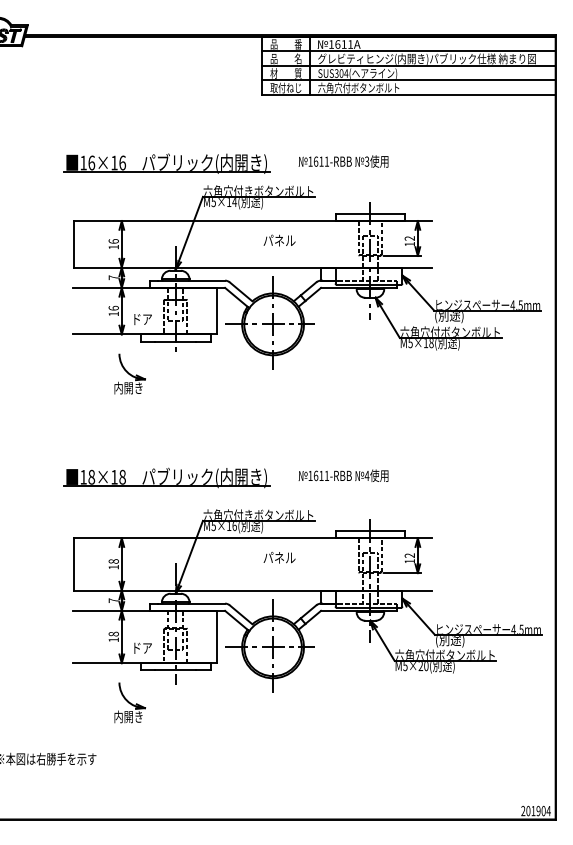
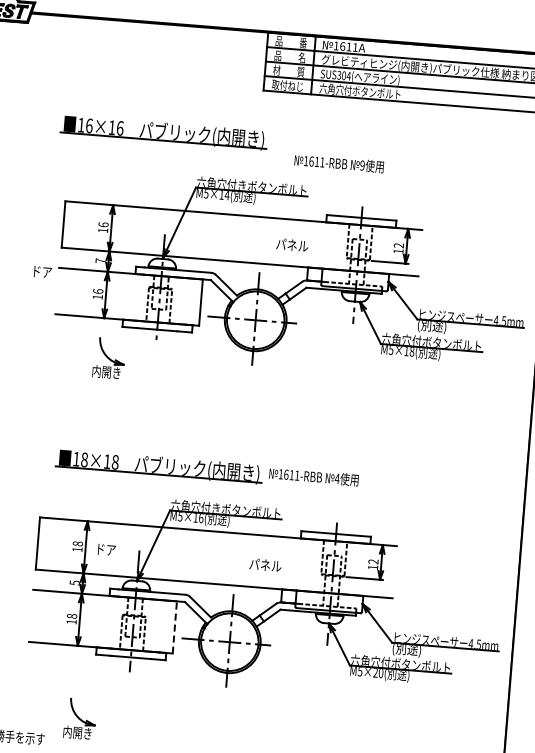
text: (366, 161) -> (361, 165), 3 -> 9
part: (166, 163) -> (163, 132), moved
text: (279, 240) -> (292, 245), moved
text: (142, 319) -> (42, 272), moved
part: (166, 477) -> (159, 466), moved
text: (279, 557) -> (265, 564), moved
text: (113, 600) -> (74, 582), 7 -> 5
line: (217, 636) -> (175, 626), solid -> dashed
text: (142, 647) -> (106, 549), moved
part: (130, 702) -> (80, 718), moved

